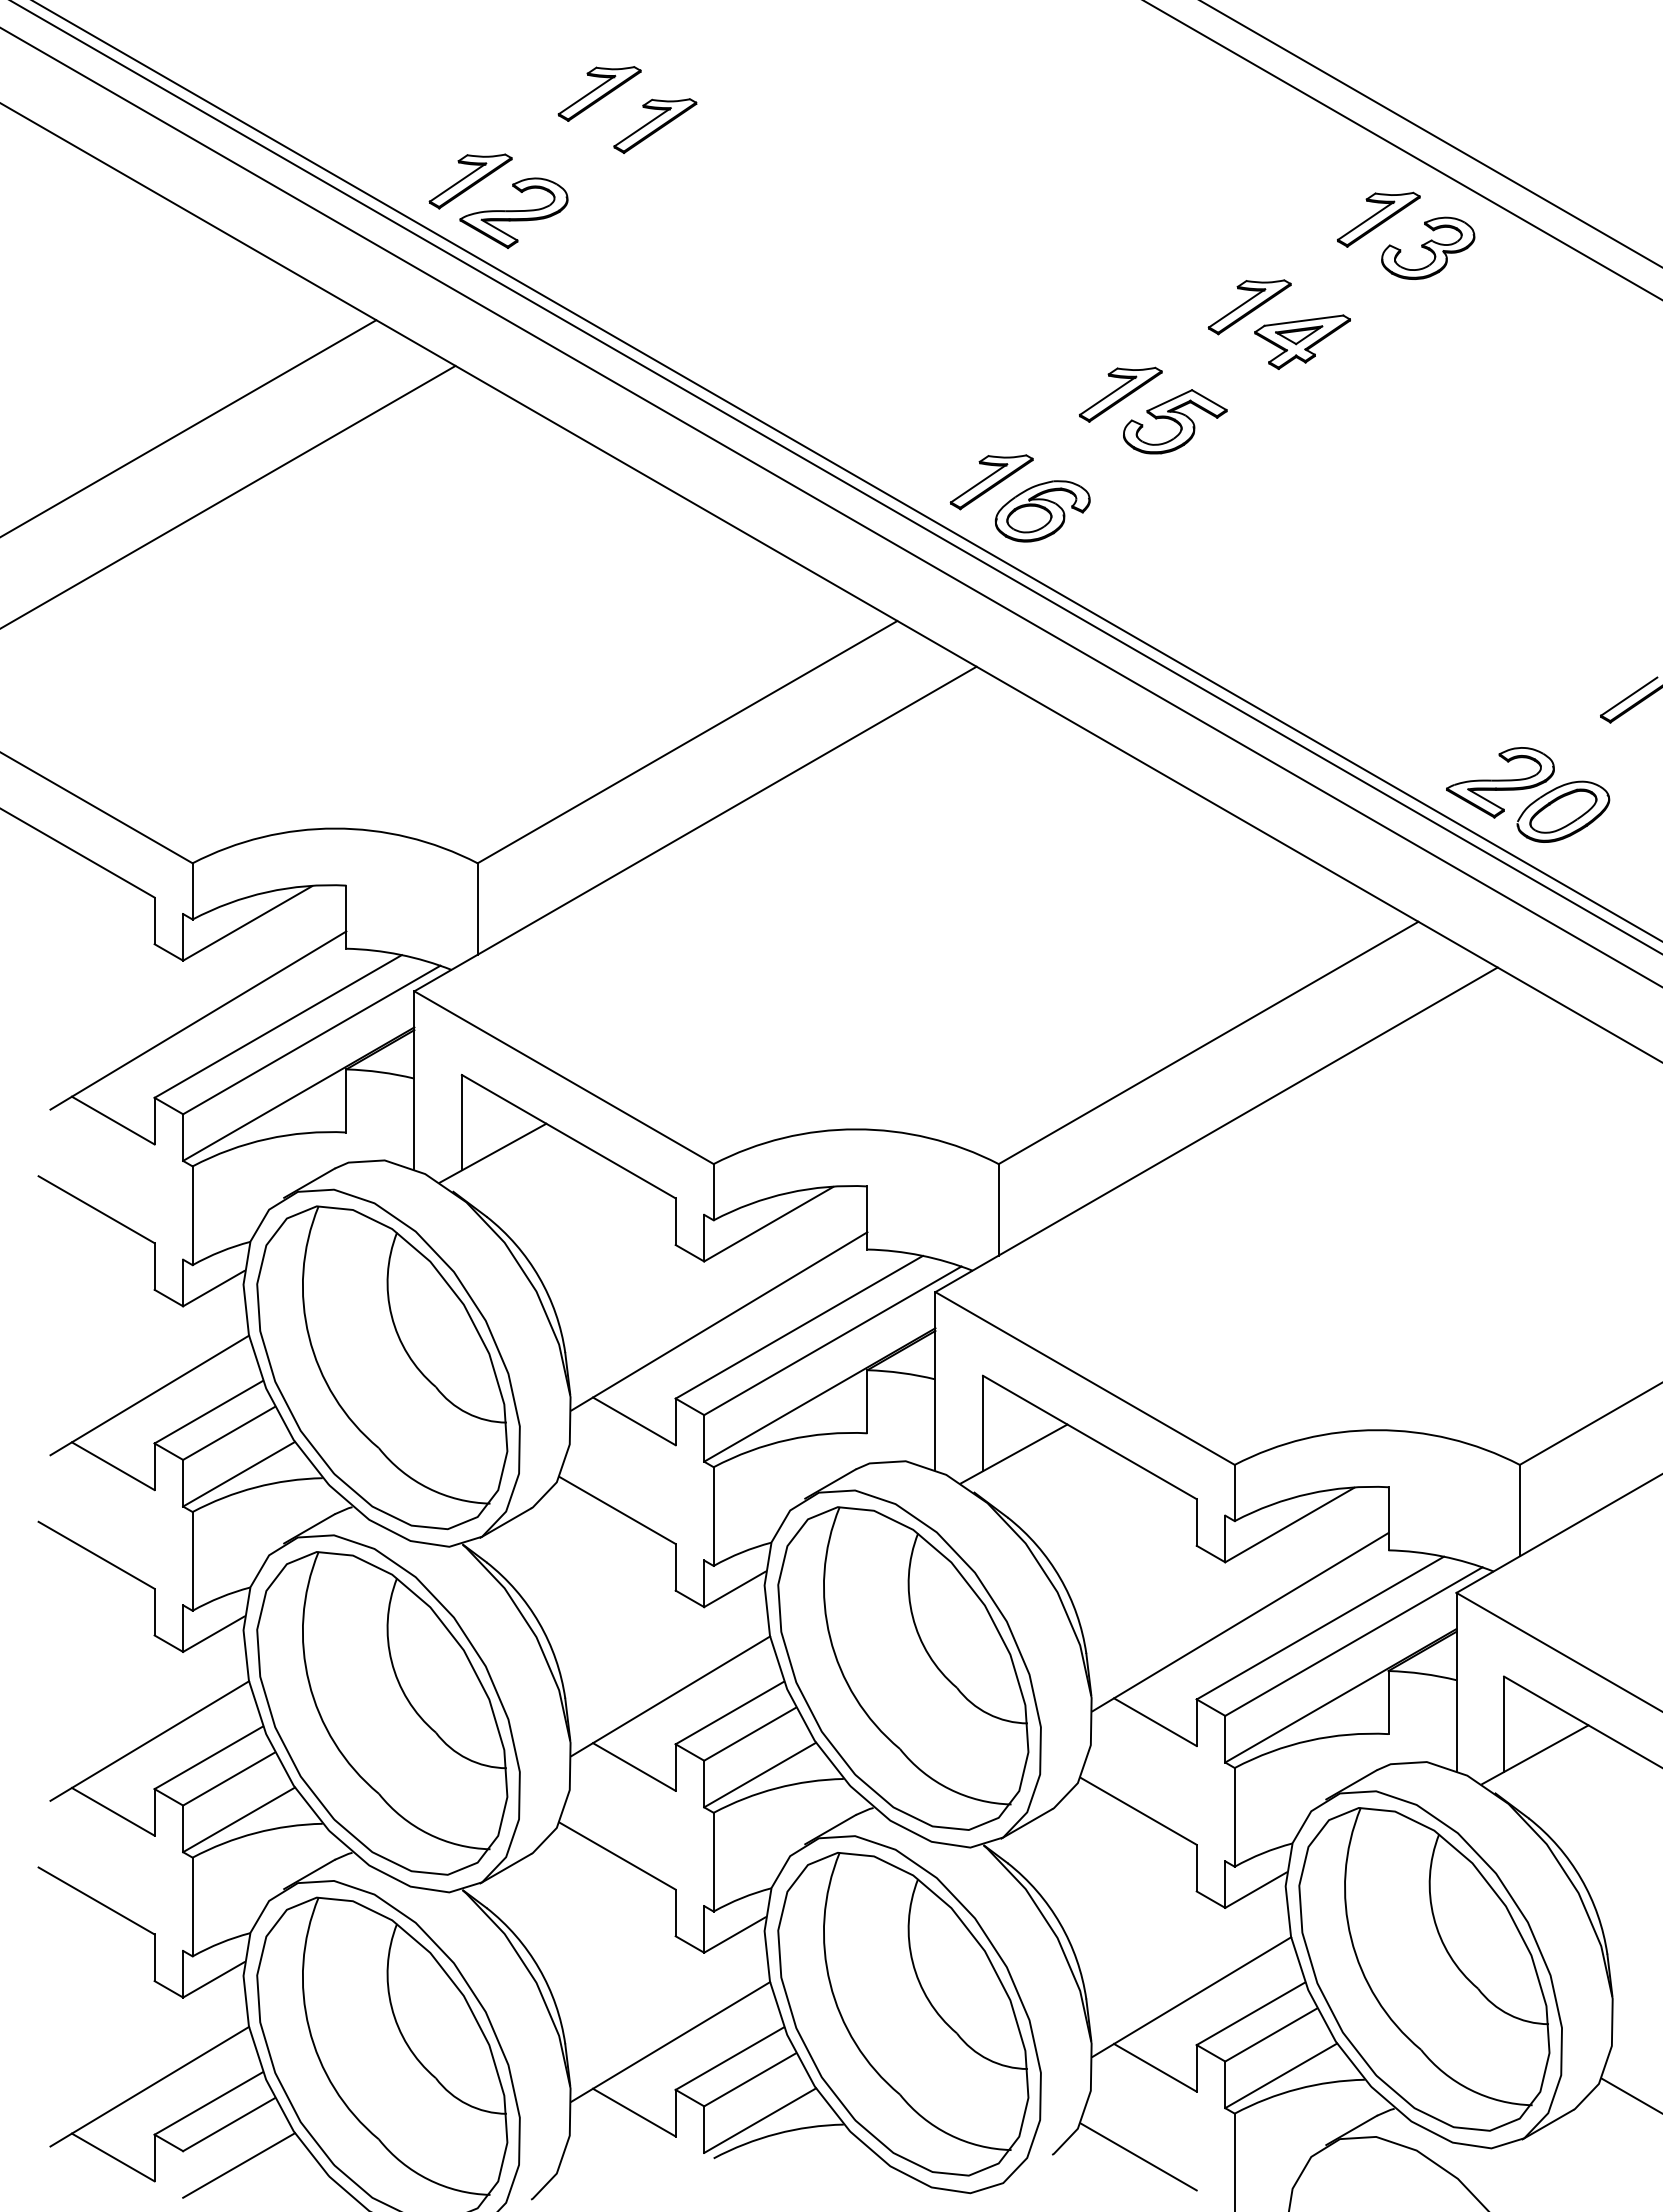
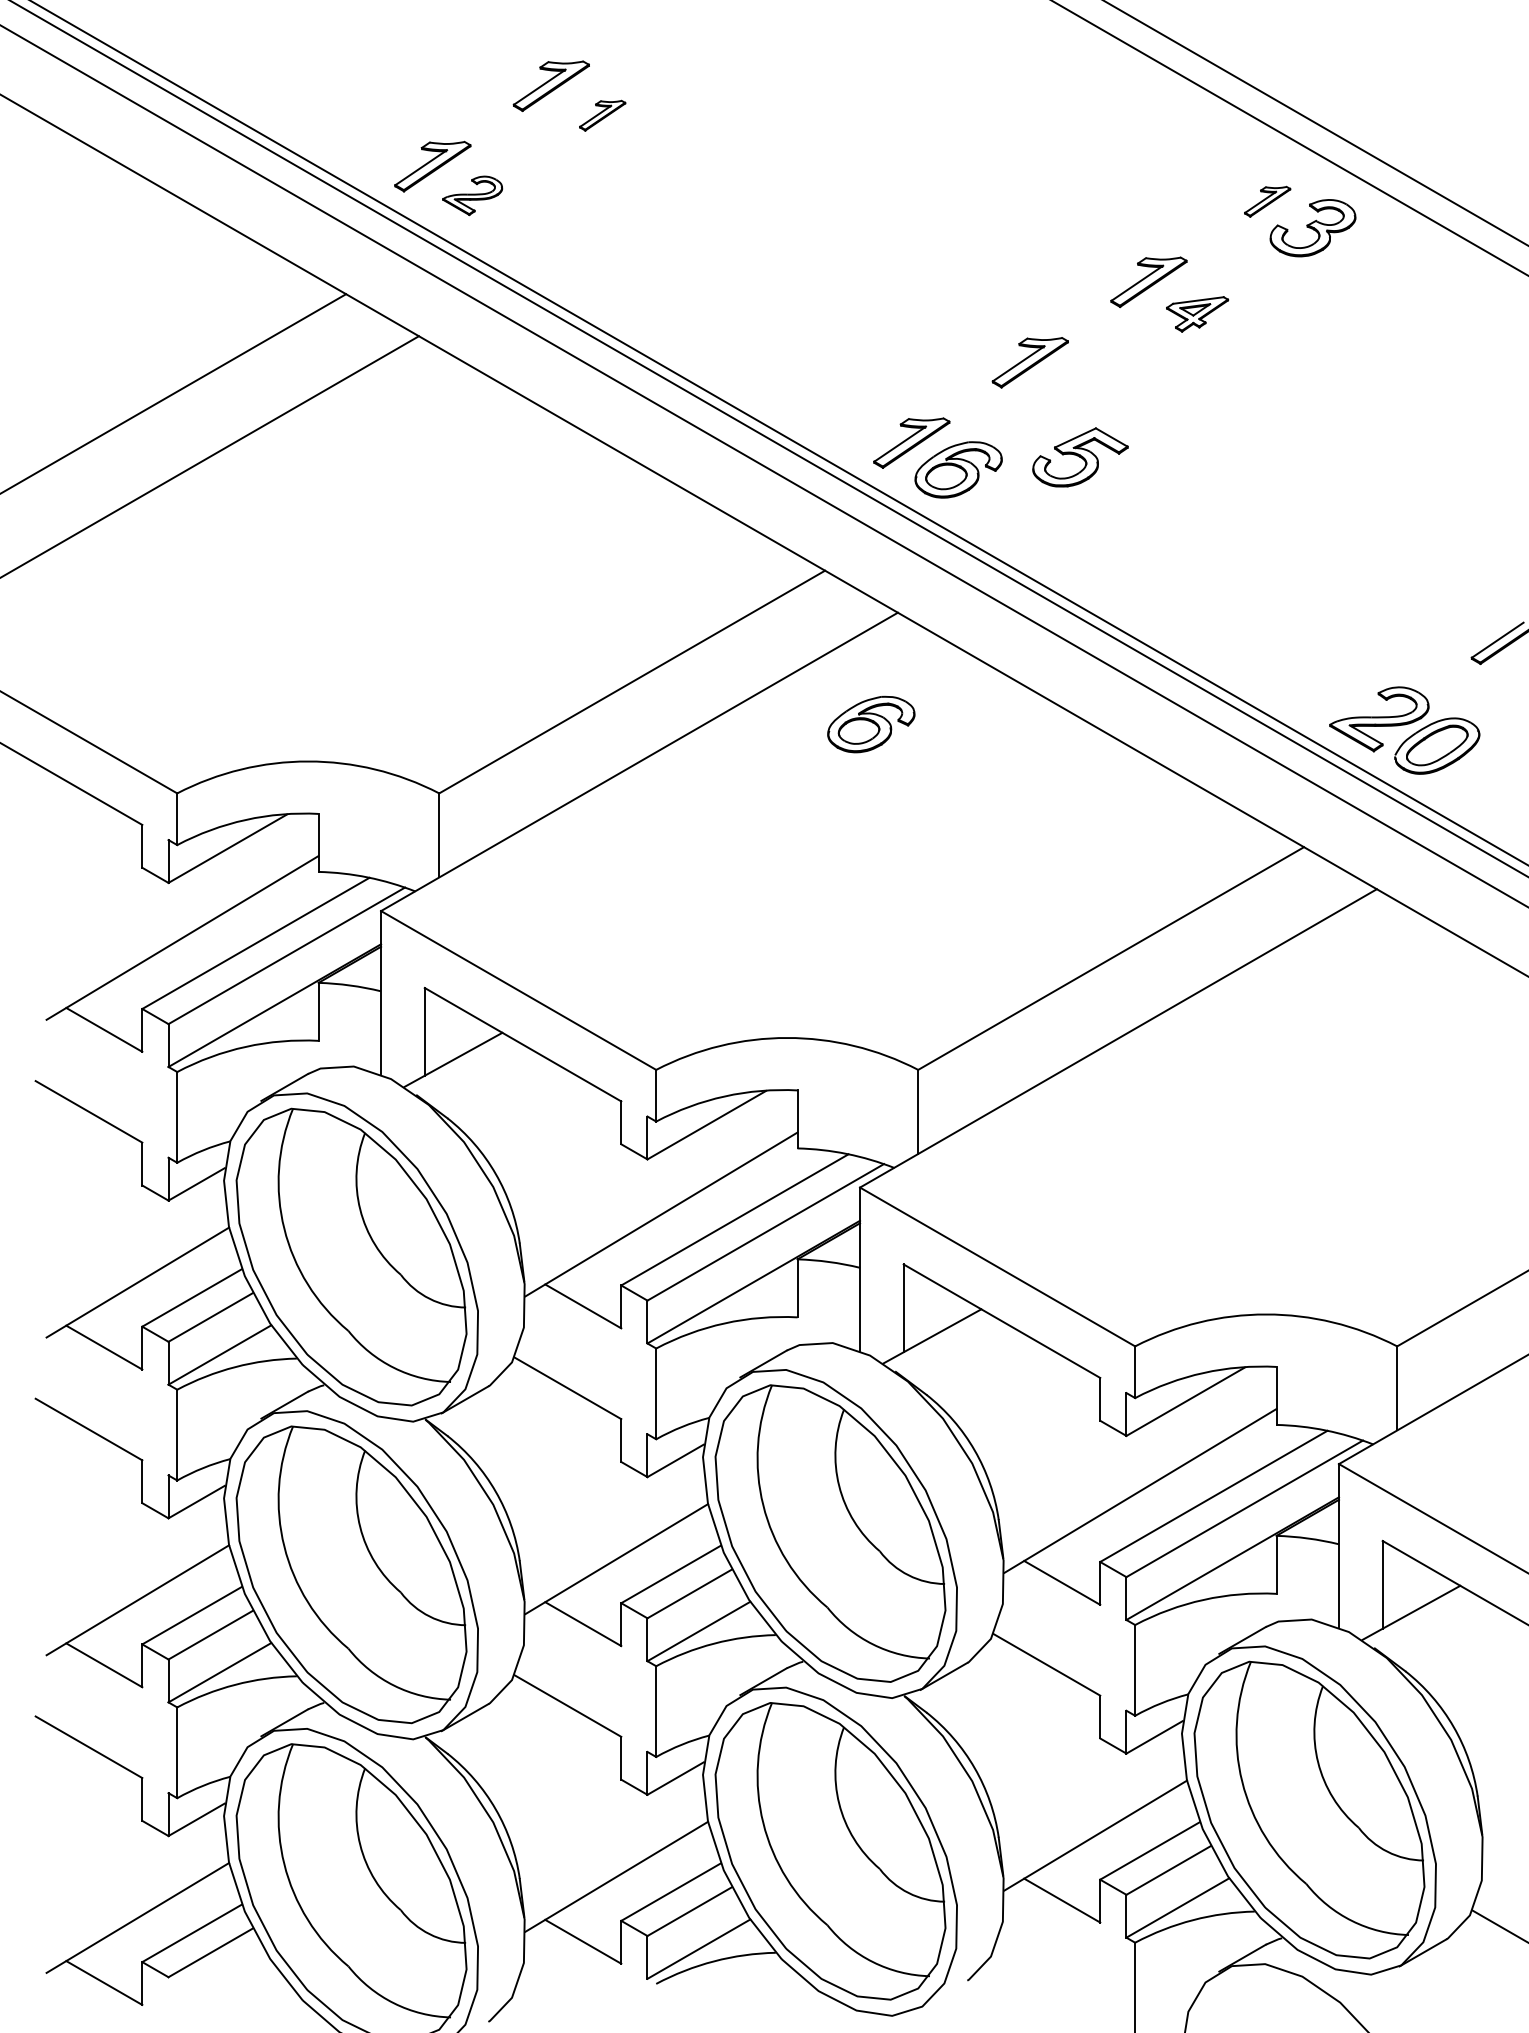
part: (655, 125) -> (602, 115), size x0.6
part: (513, 212) -> (472, 195), size x0.6
part: (1378, 219) -> (1267, 201), size x0.6
part: (1302, 341) -> (1197, 313), size x0.7
part: (1175, 421) -> (1080, 457), moved
part: (947, 788) -> (871, 724), added
line: (1138, 2156) -> (1046, 1982), removed
line: (238, 2165) -> (219, 1990), removed

